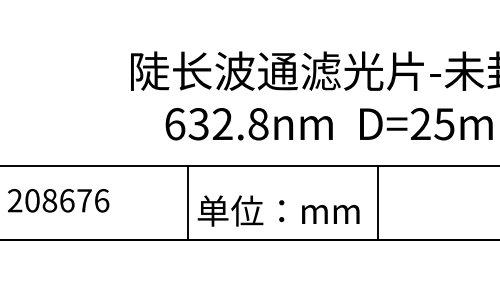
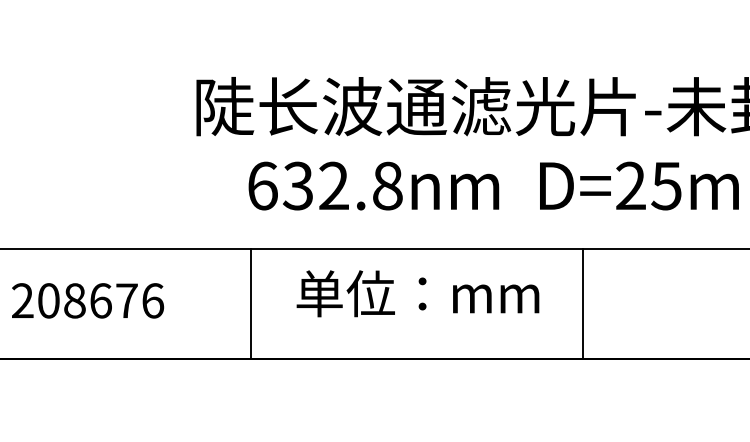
line: (187, 202) -> (249, 303), moved
line: (377, 202) -> (582, 303), moved
text: (278, 210) -> (417, 292), moved

